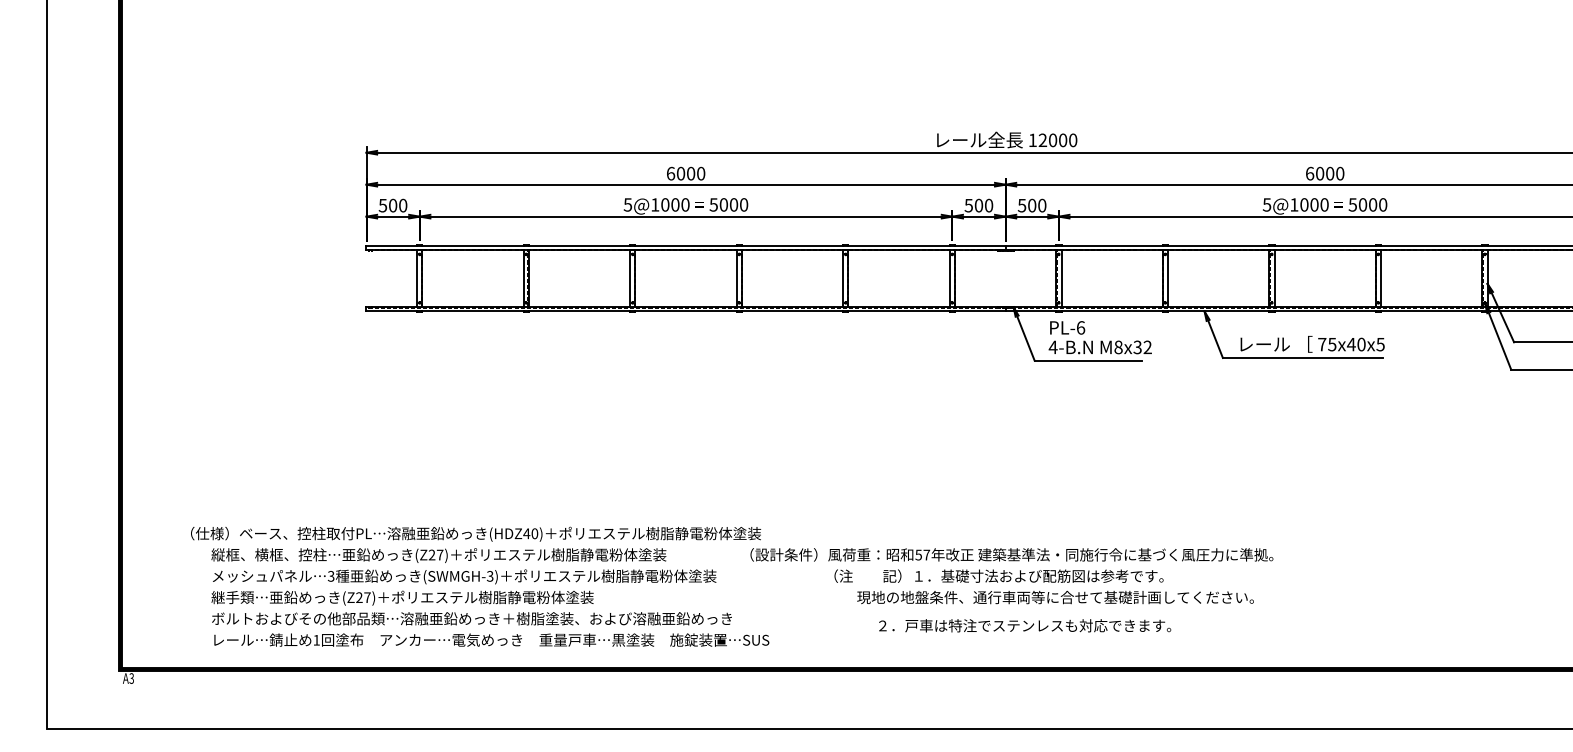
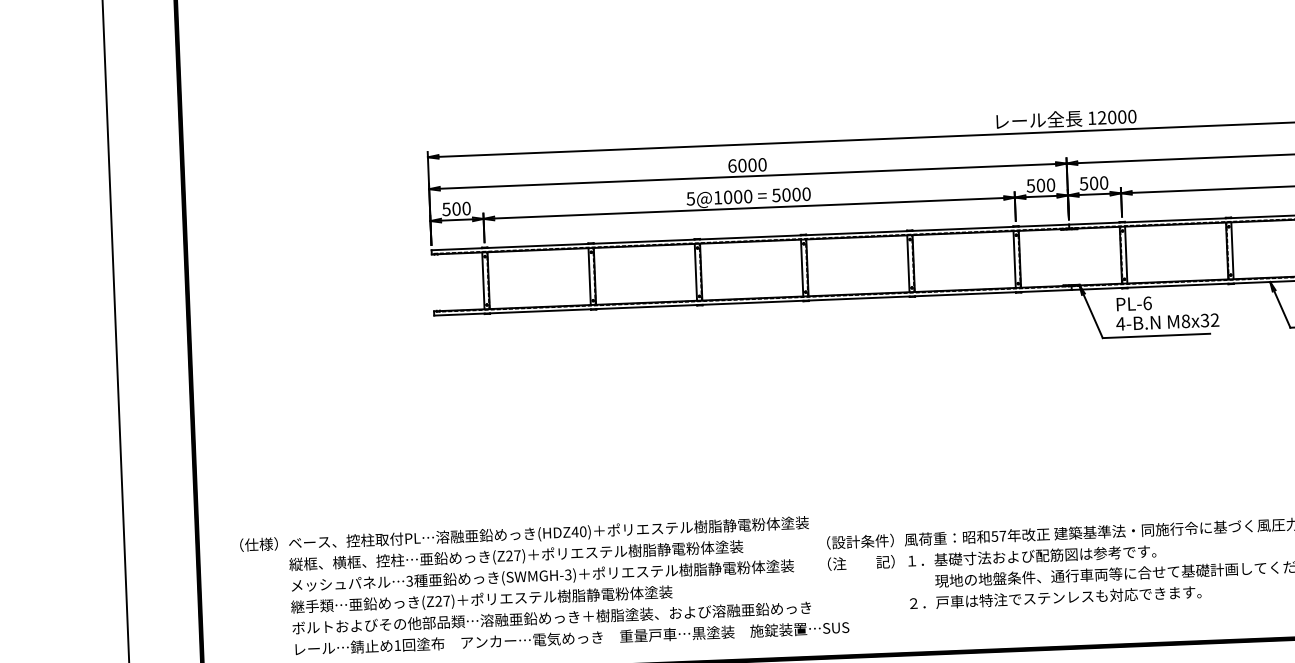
text: (476, 533) -> (524, 533), moved
text: (998, 575) -> (991, 557), moved
text: (1025, 625) -> (1056, 597), moved

